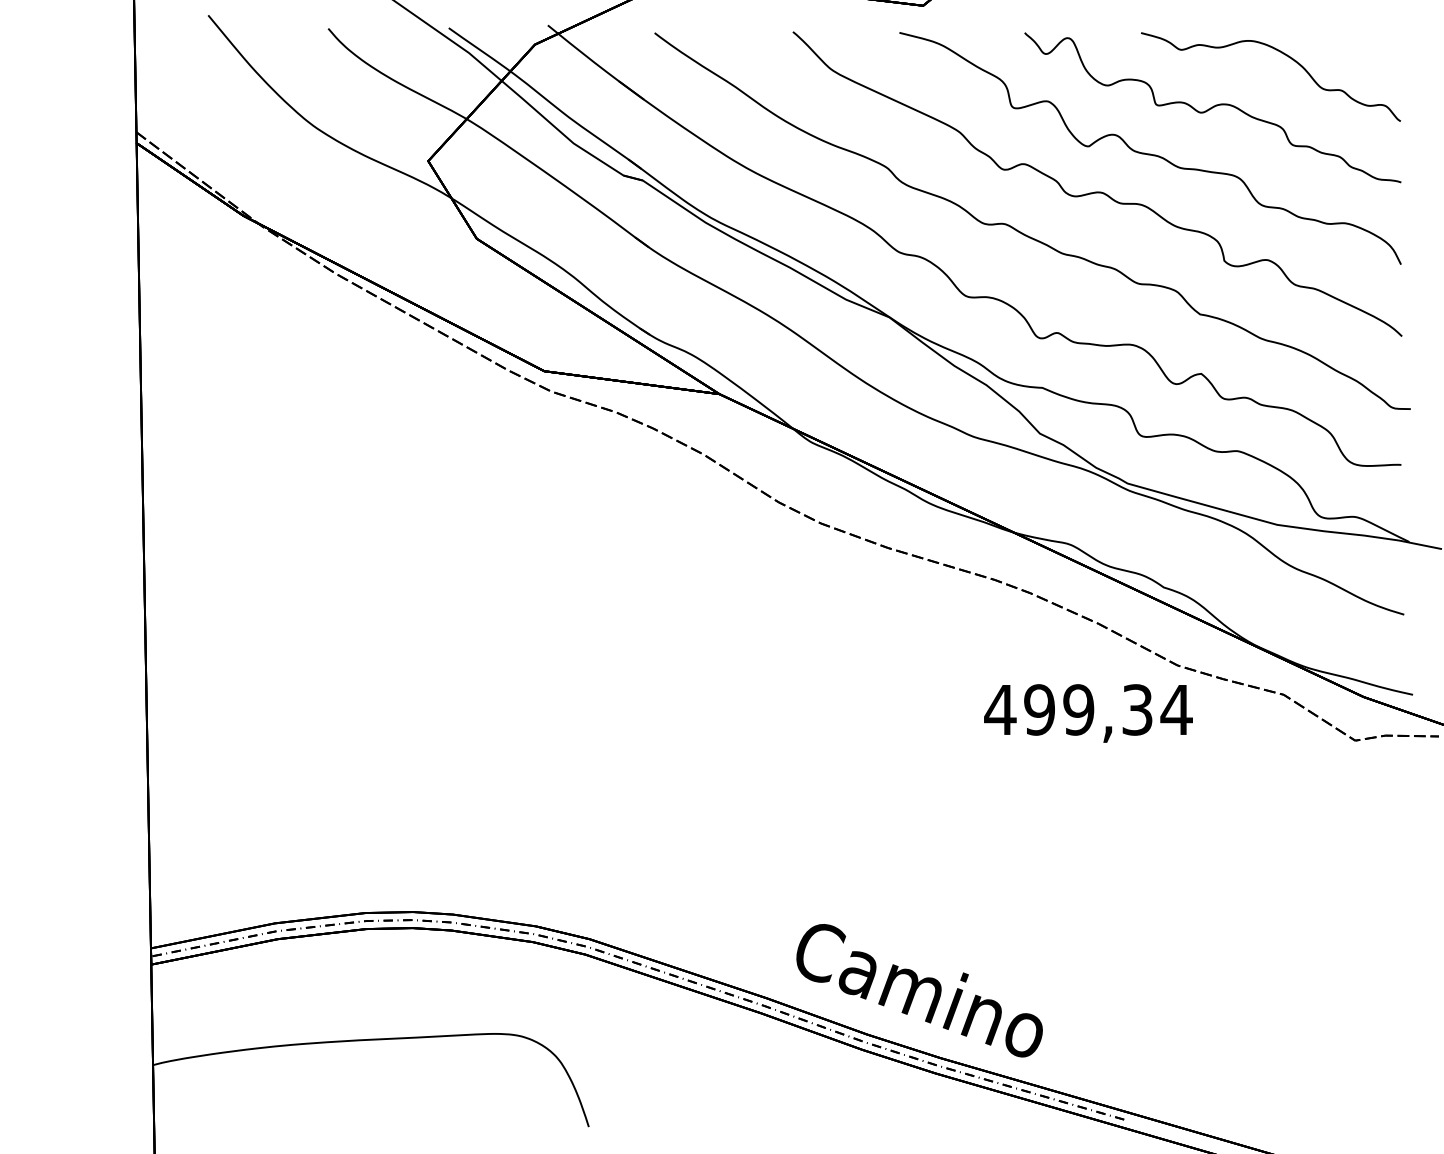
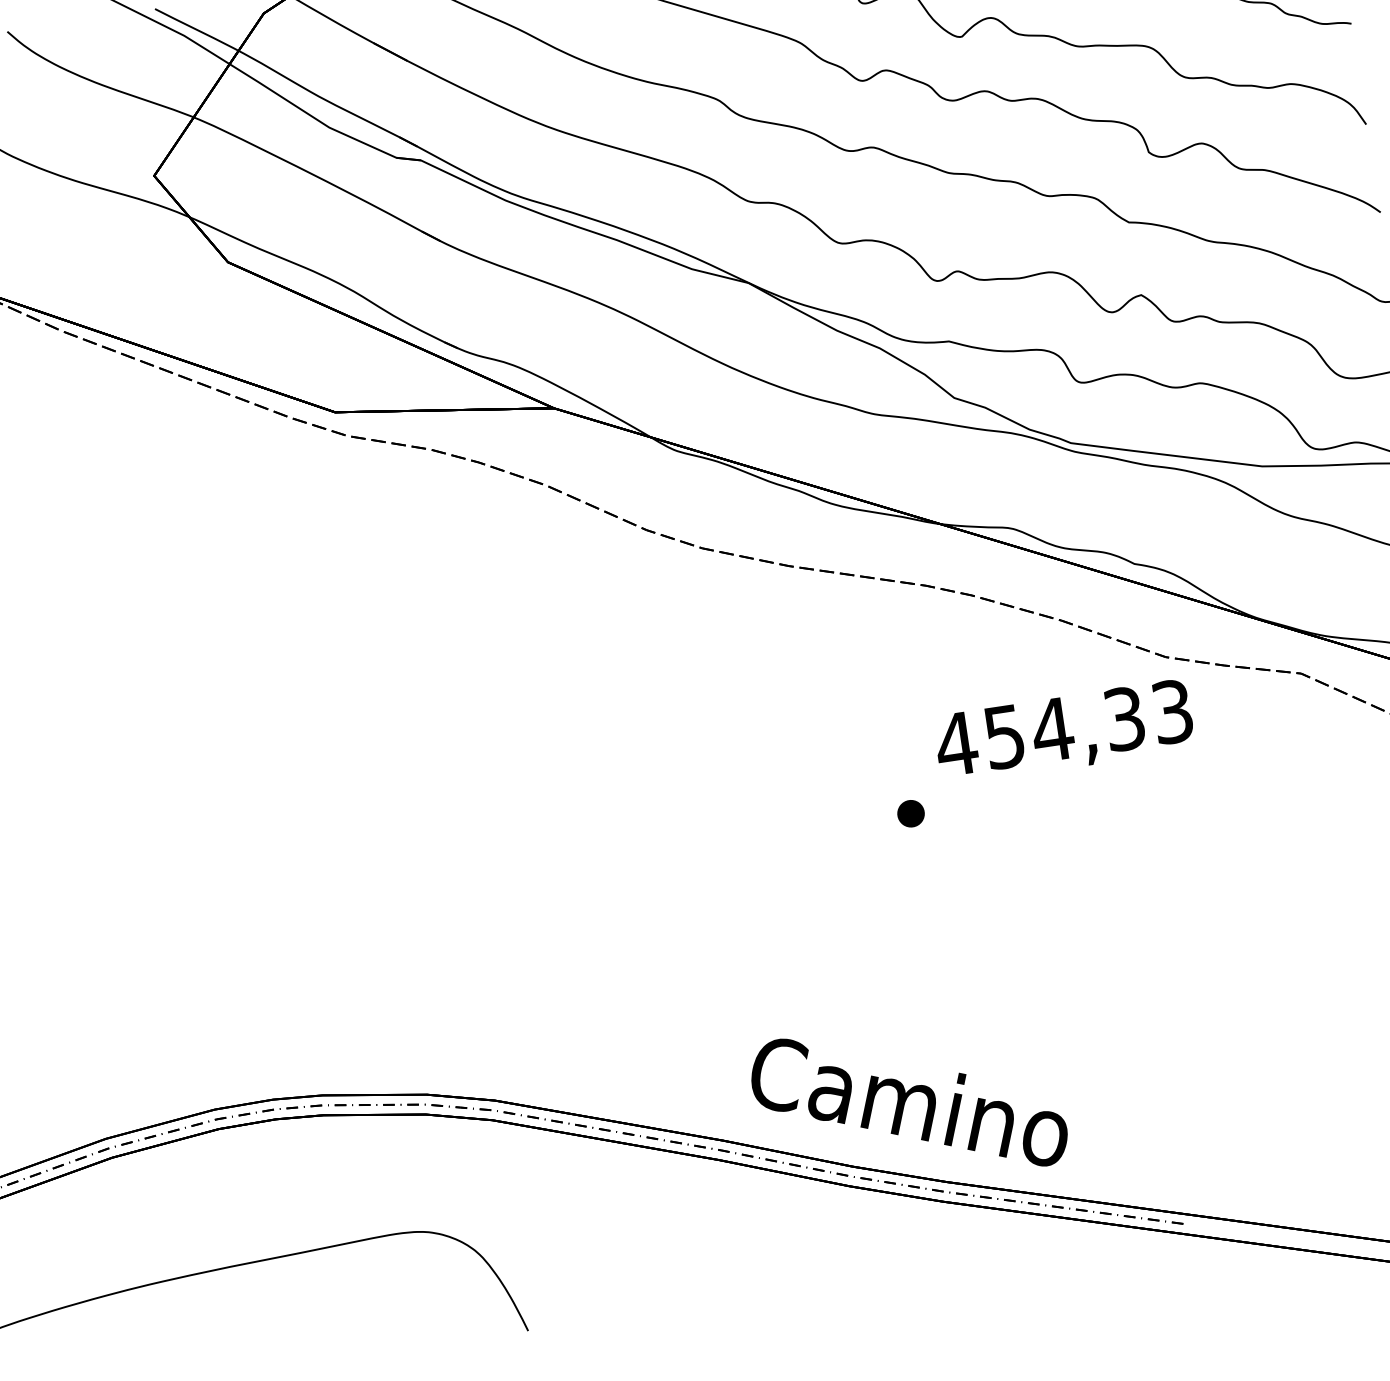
text: (1108, 709) -> (1088, 723), 499,34 -> 454,33
part: (955, 760) -> (910, 814), added

